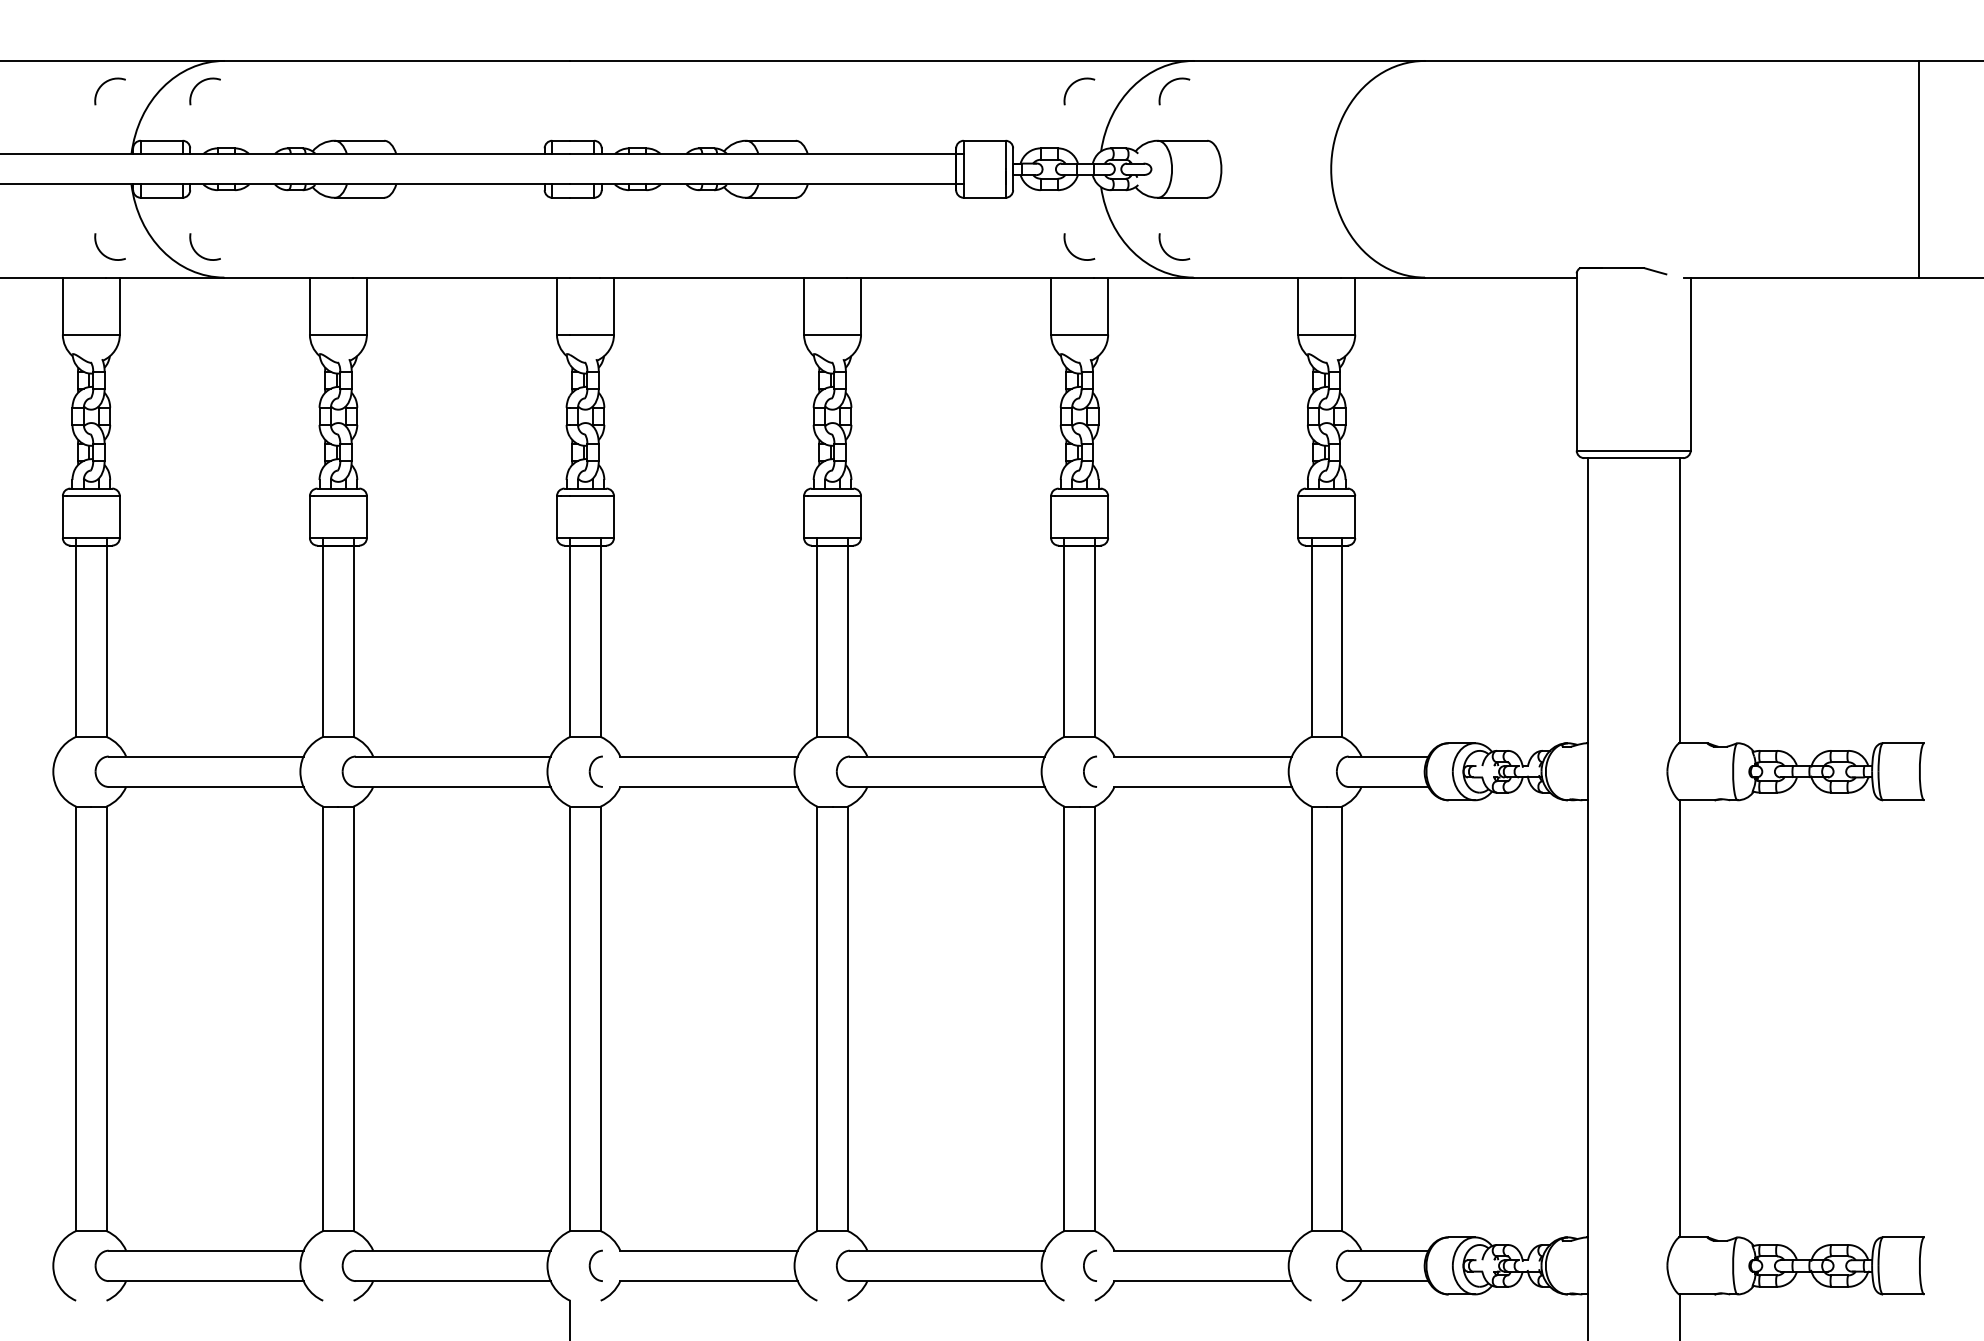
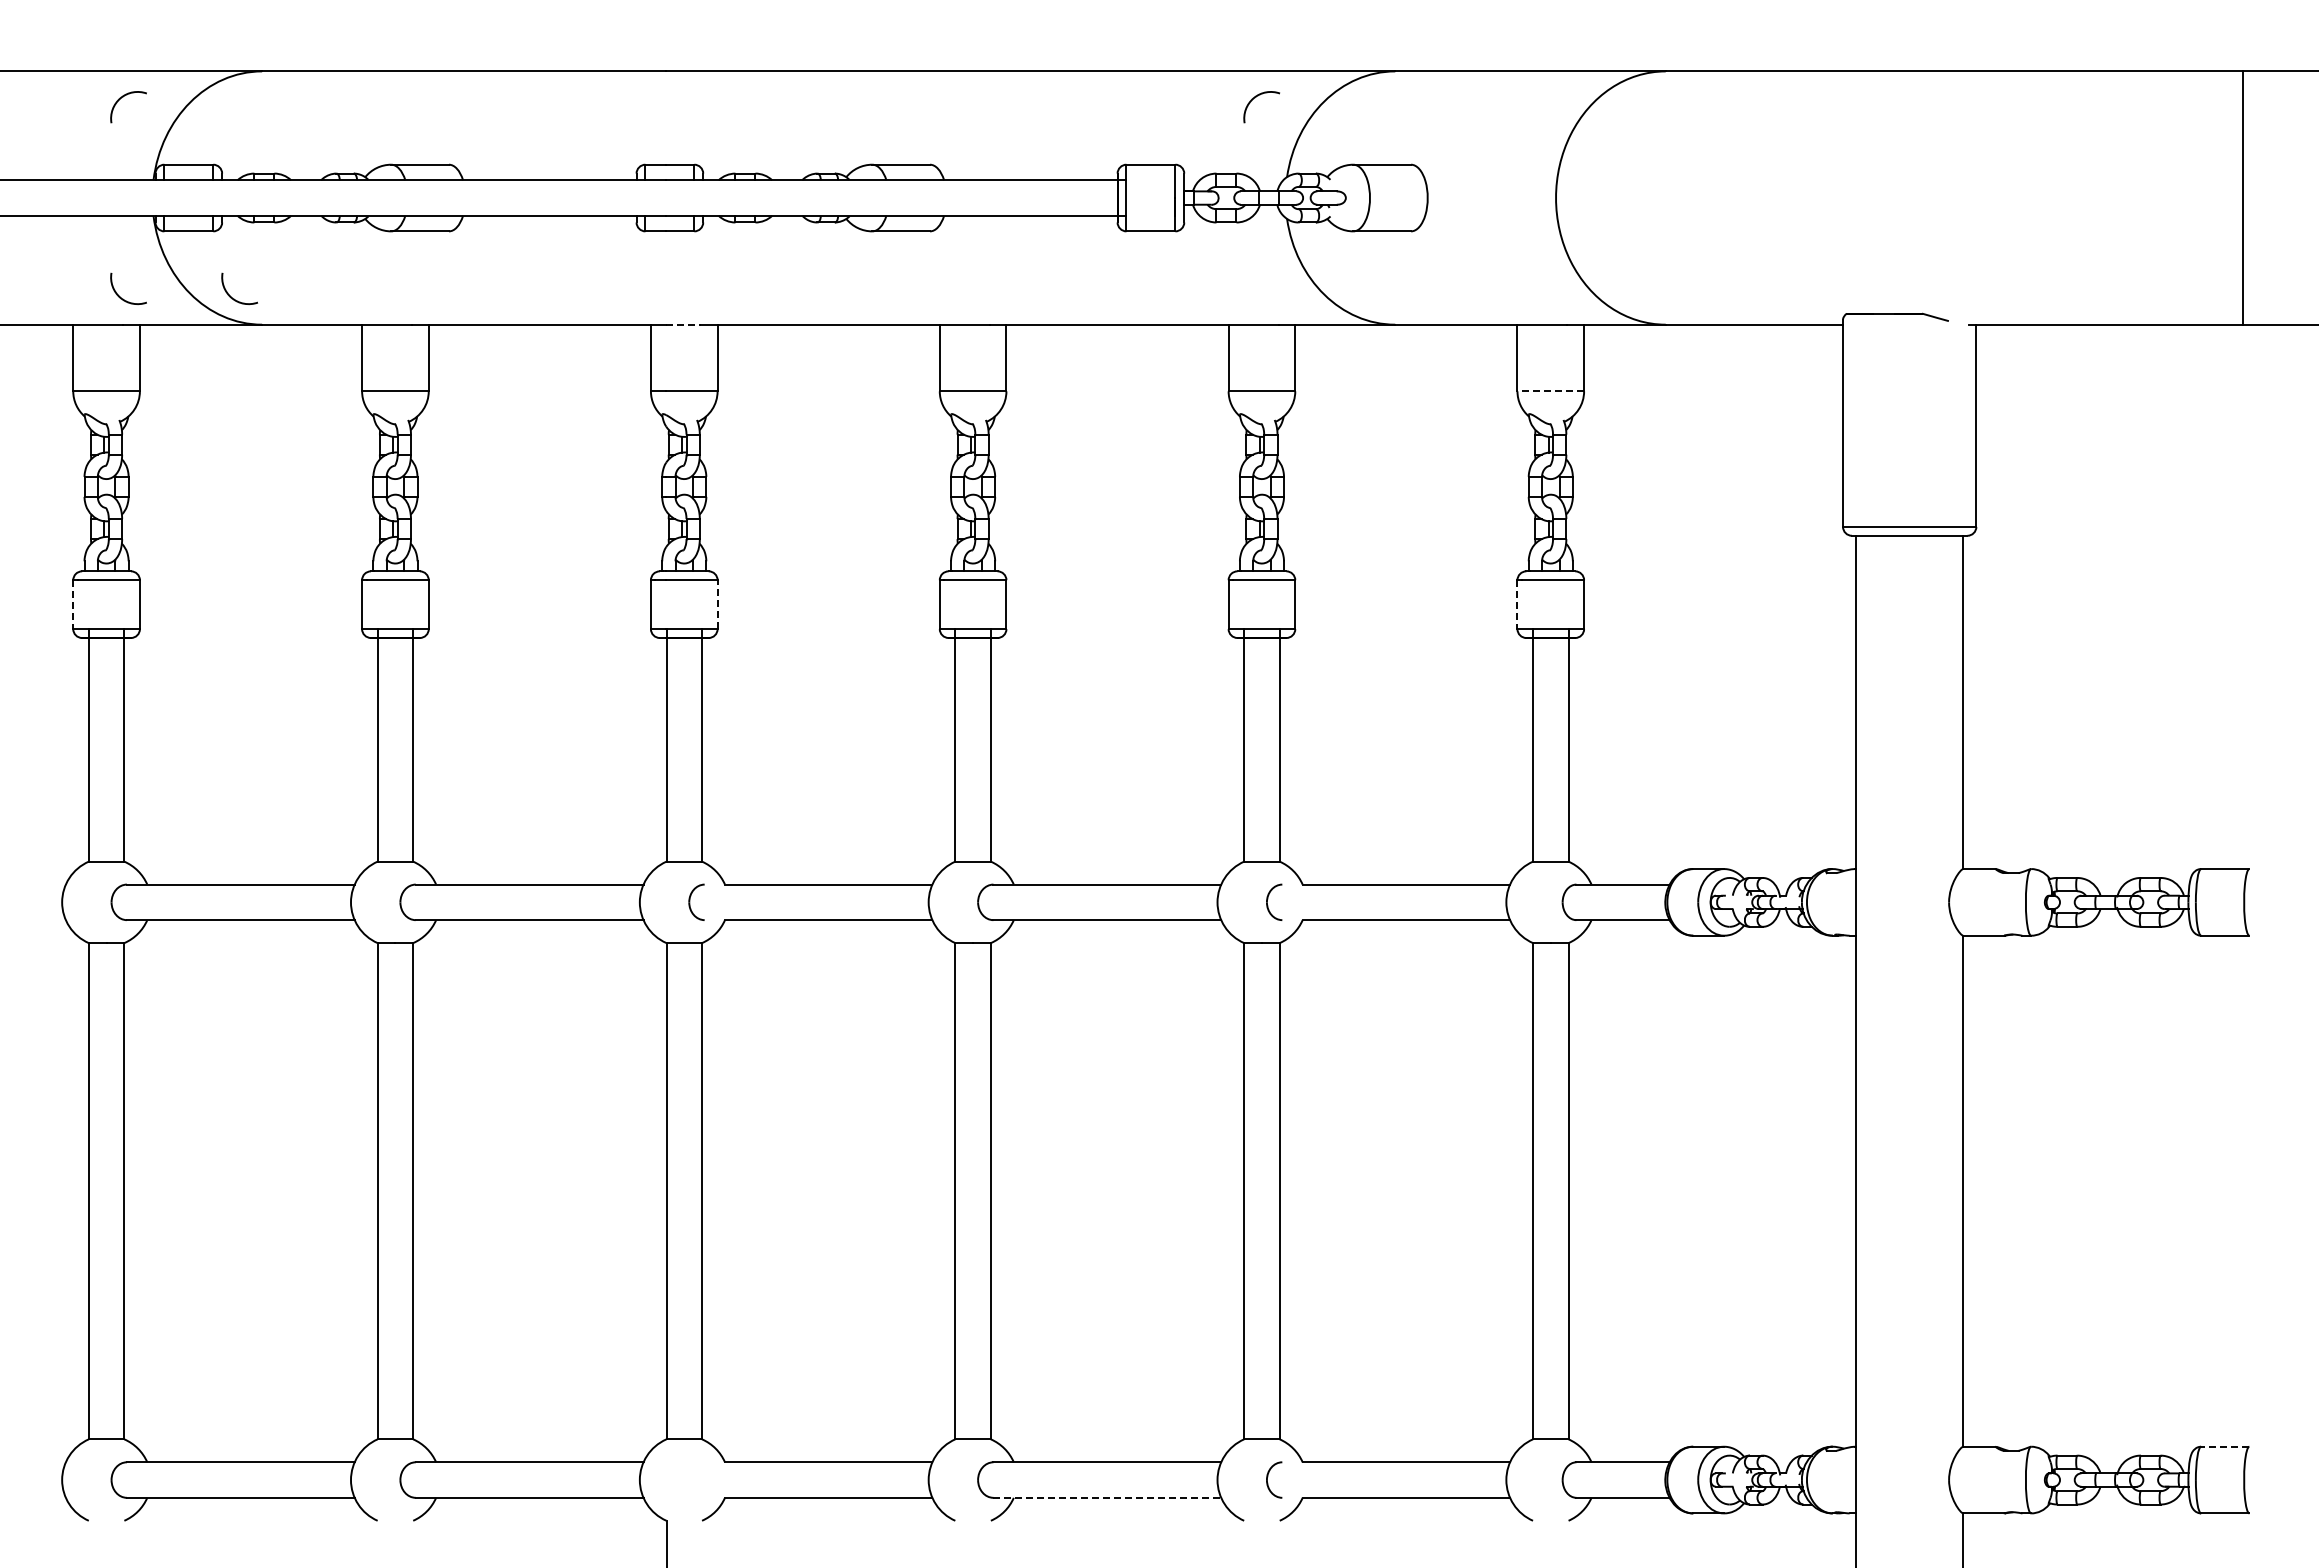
arc: (200, 83) -> (234, 97), removed
arc: (1169, 84) -> (1366, 98), removed
arc: (1074, 255) -> (1256, 298), removed
arc: (1169, 255) -> (1367, 298), removed
line: (585, 277) -> (684, 324), solid -> dashed
line: (1326, 334) -> (1550, 391), solid -> dashed
line: (613, 516) -> (717, 604), solid -> dashed
line: (63, 517) -> (73, 605), solid -> dashed
line: (1298, 517) -> (1517, 605), solid -> dashed
line: (1903, 1237) -> (2224, 1446), solid -> dashed
part: (595, 1265) -> (696, 1479), removed
line: (947, 1280) -> (1107, 1497), solid -> dashed

